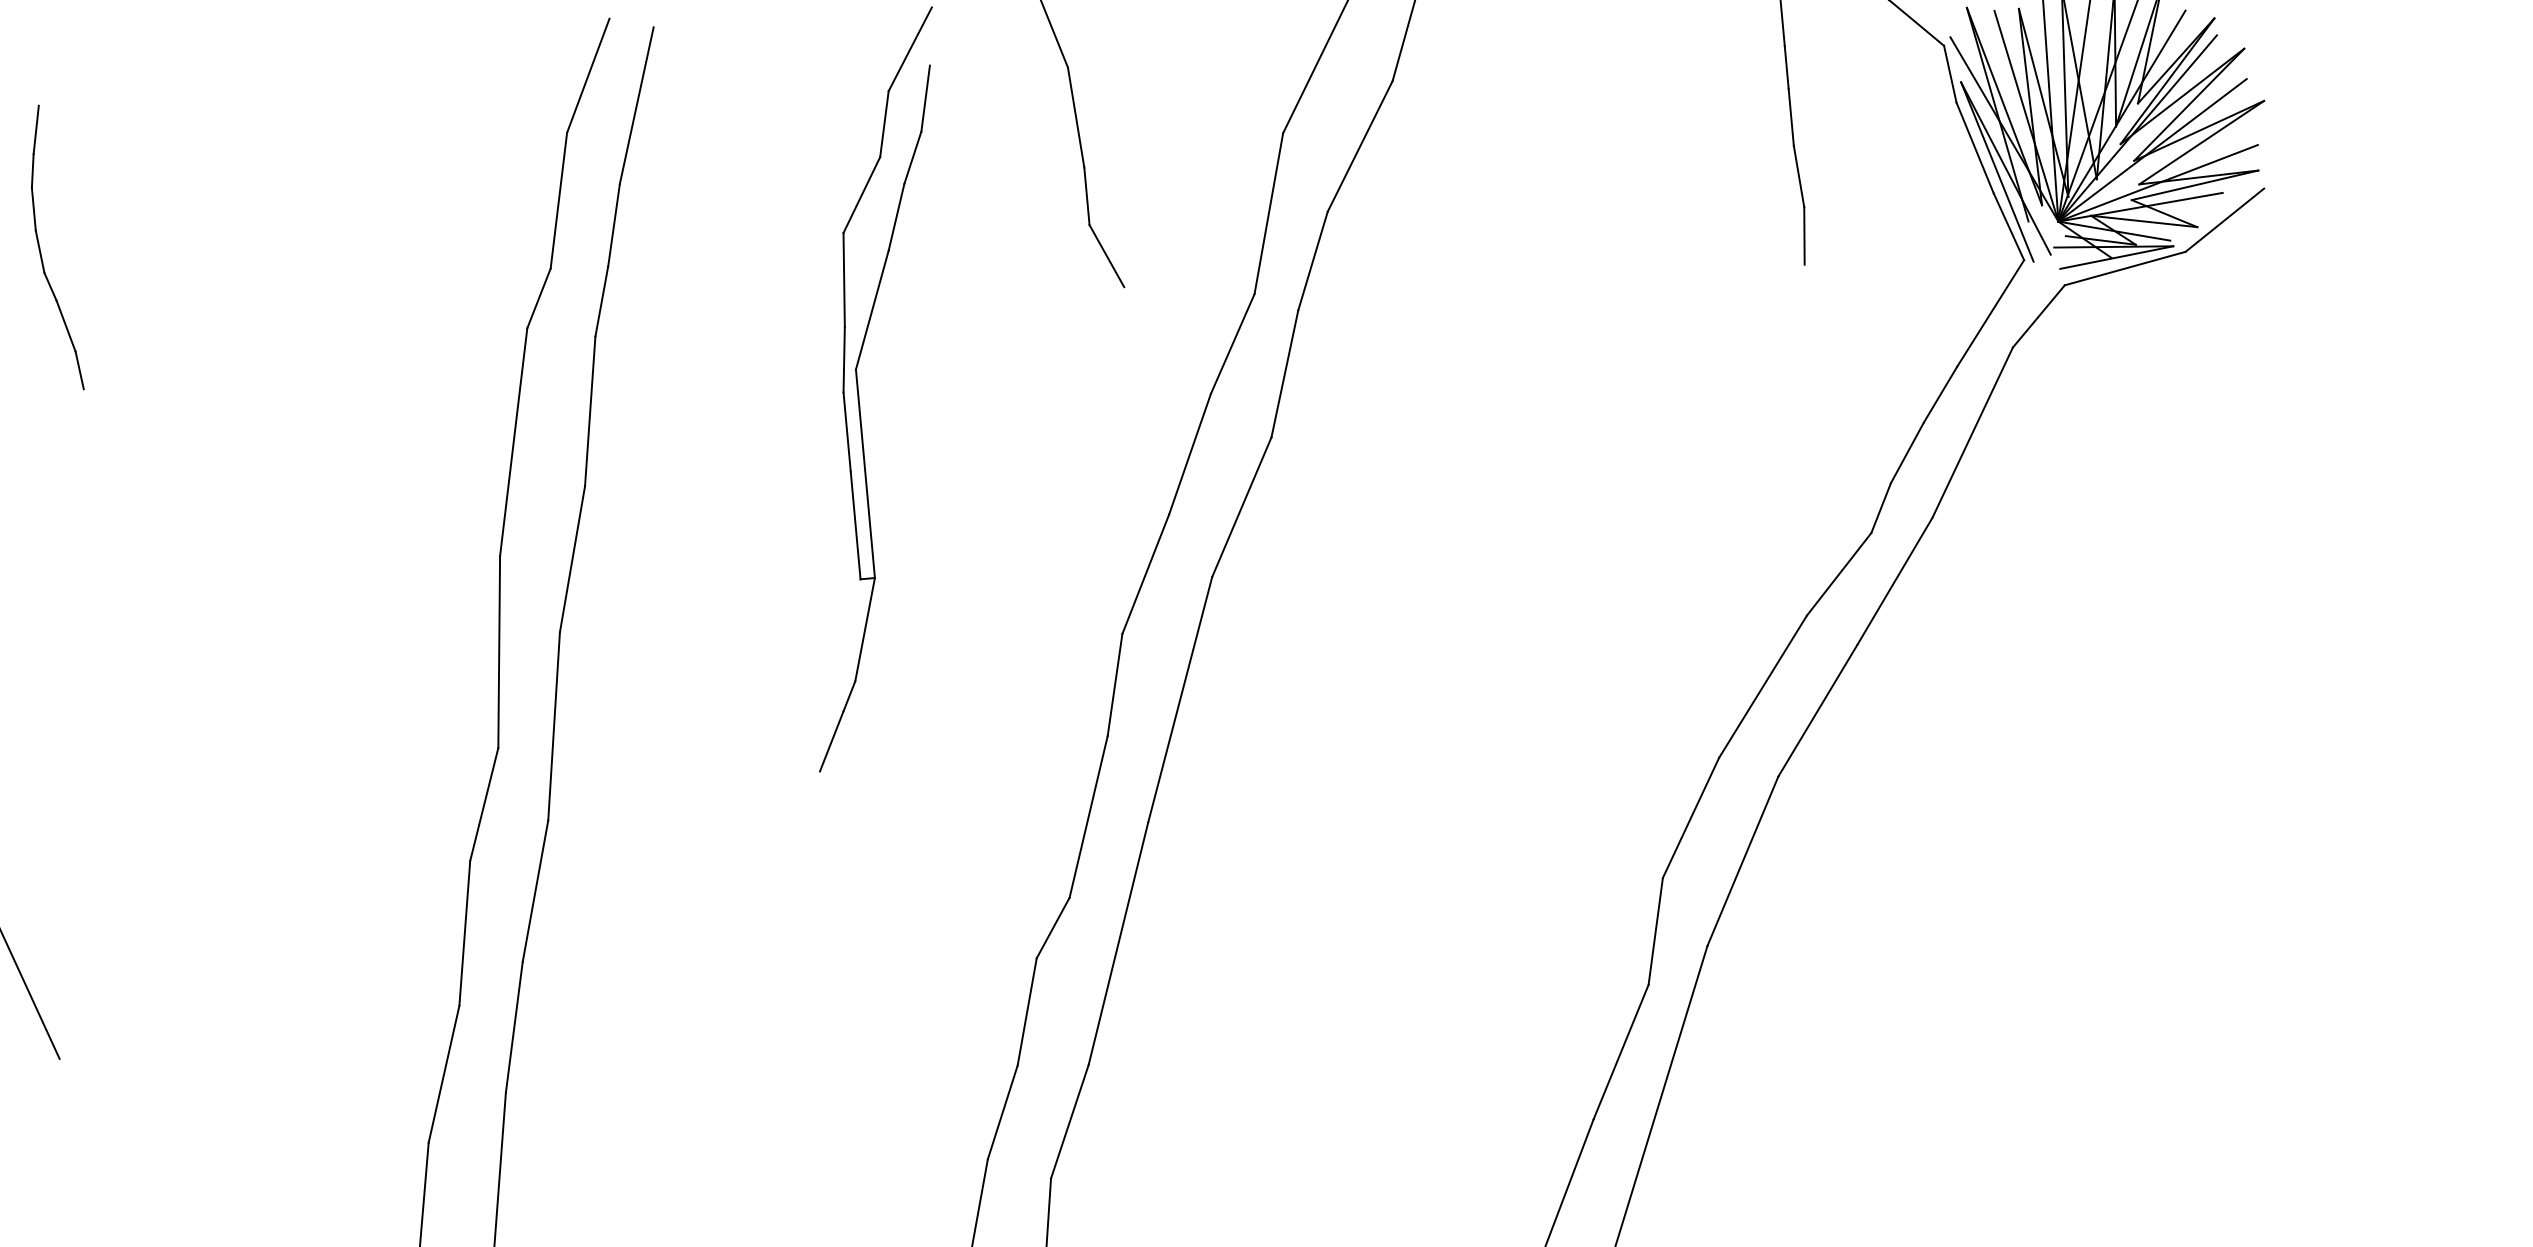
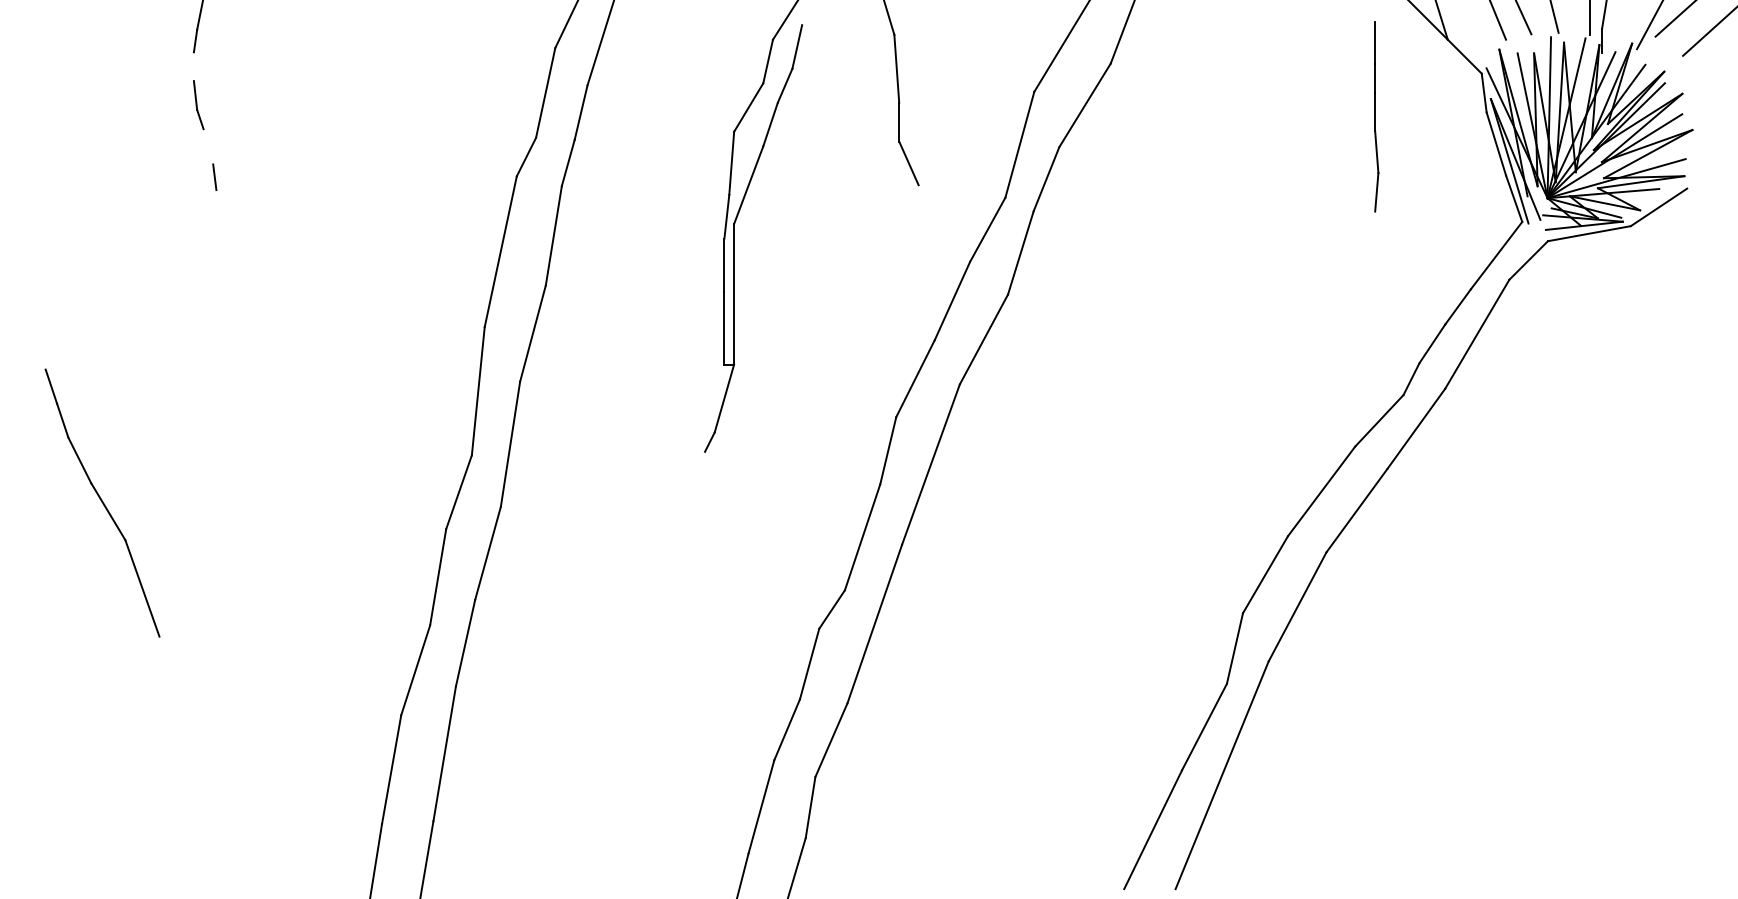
line: (33, 209) -> (193, 66), removed
line: (66, 325) -> (208, 146), removed
line: (831, 740) -> (695, 470), removed

